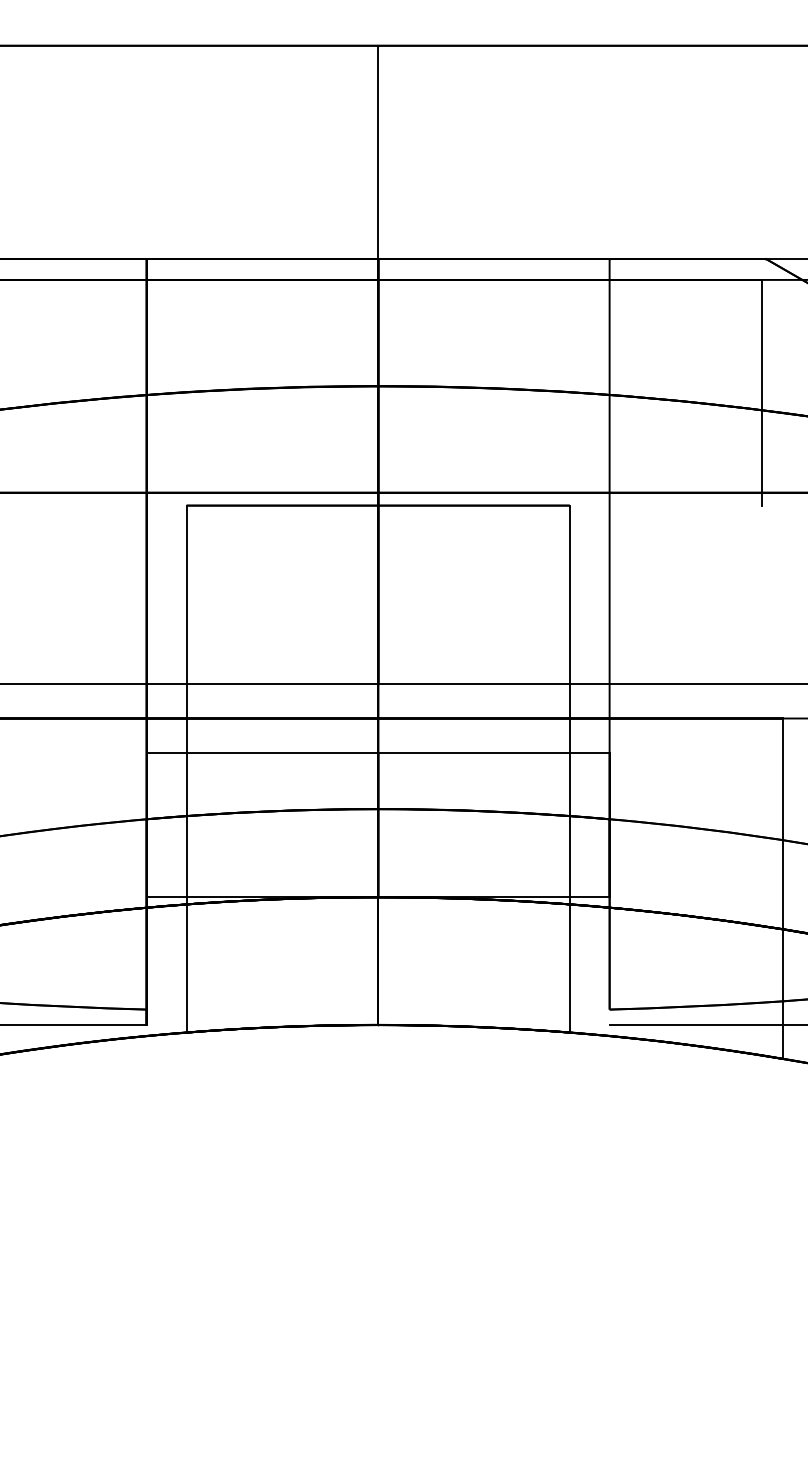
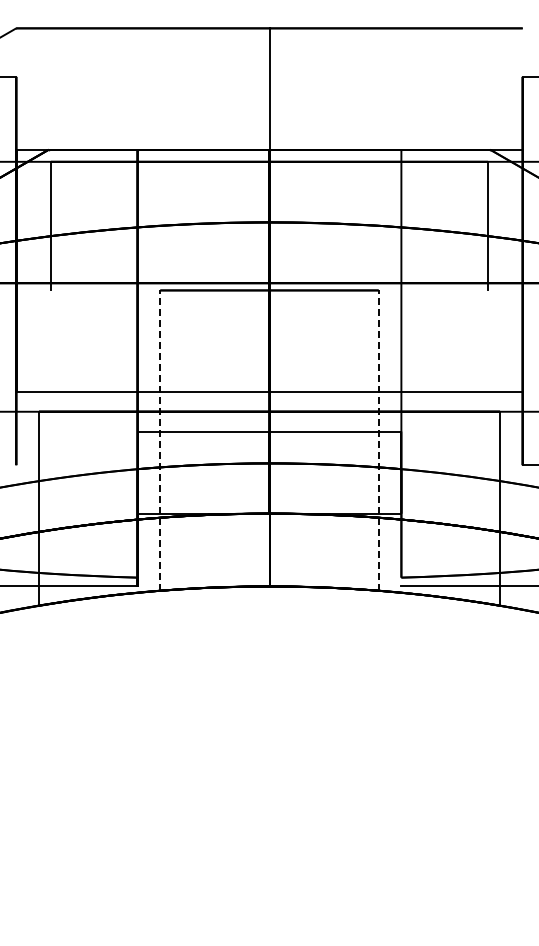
line: (186, 768) -> (160, 440), solid -> dashed
line: (569, 768) -> (378, 440), solid -> dashed

